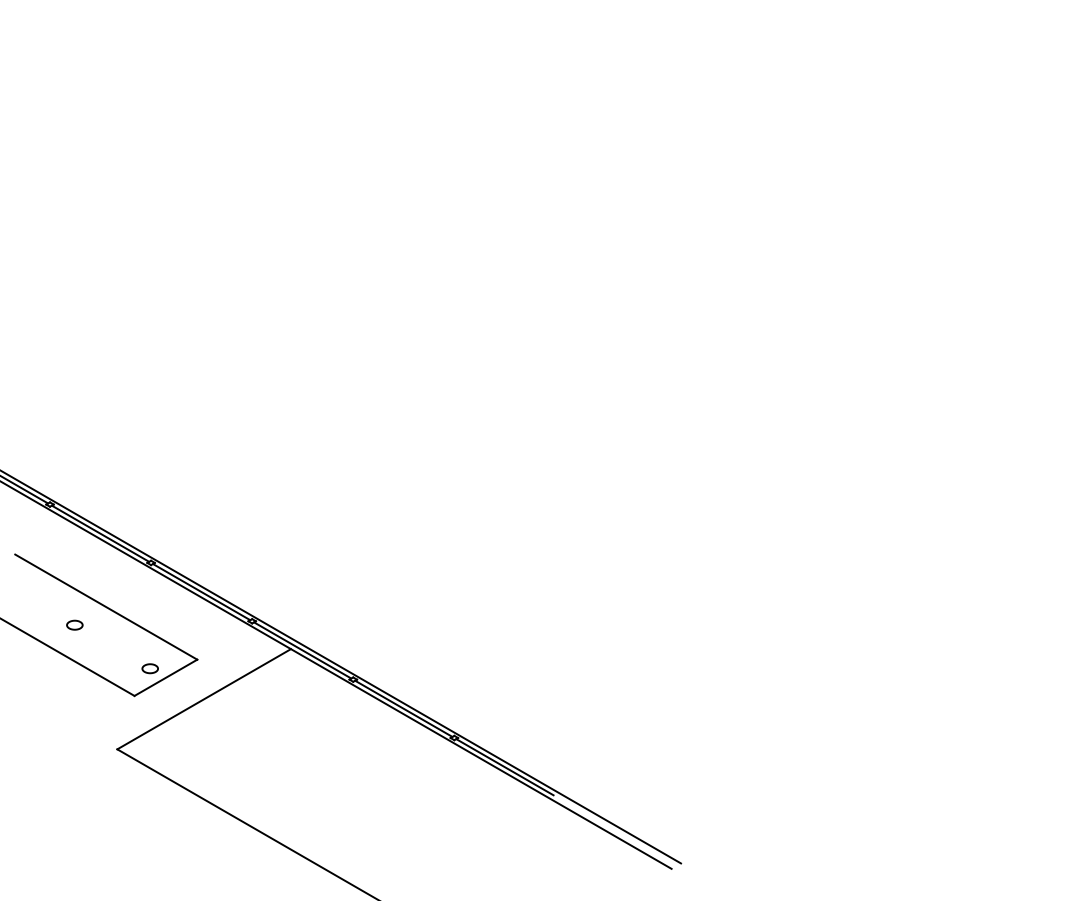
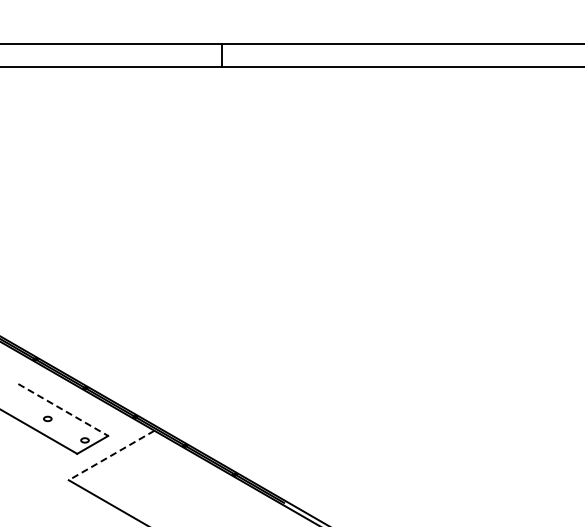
line: (106, 608) -> (63, 410), solid -> dashed
line: (203, 699) -> (111, 455), solid -> dashed

